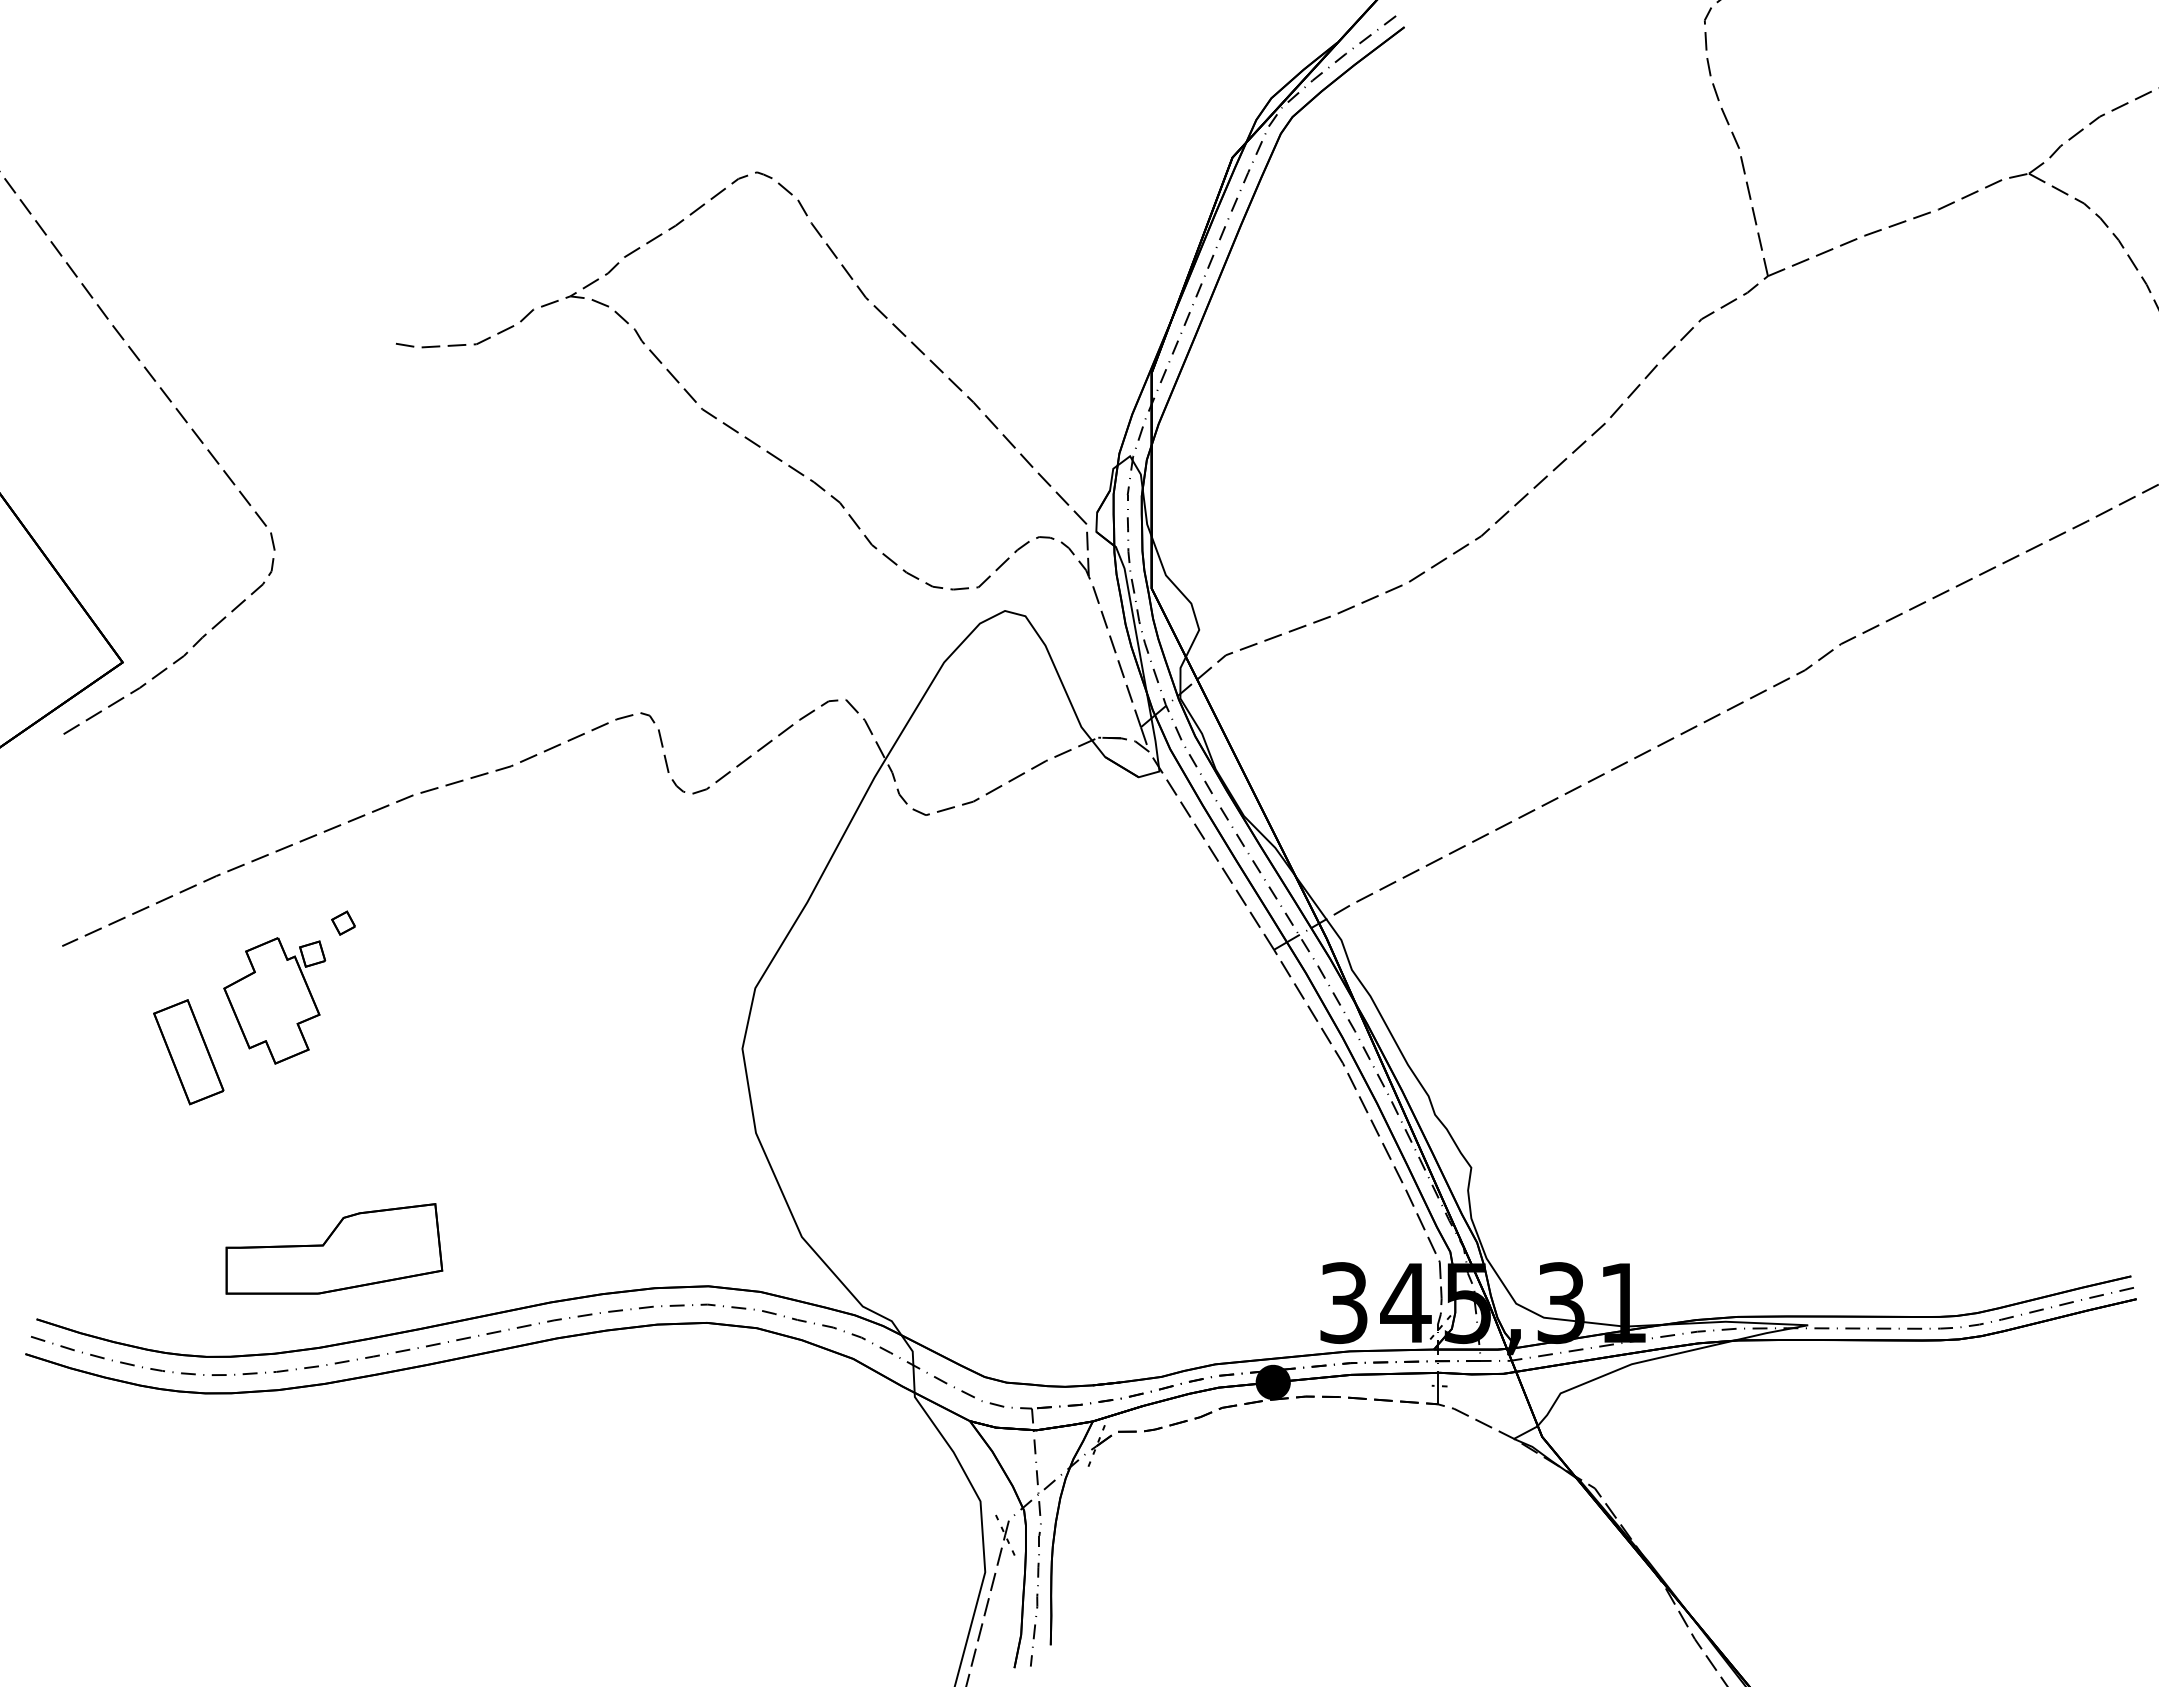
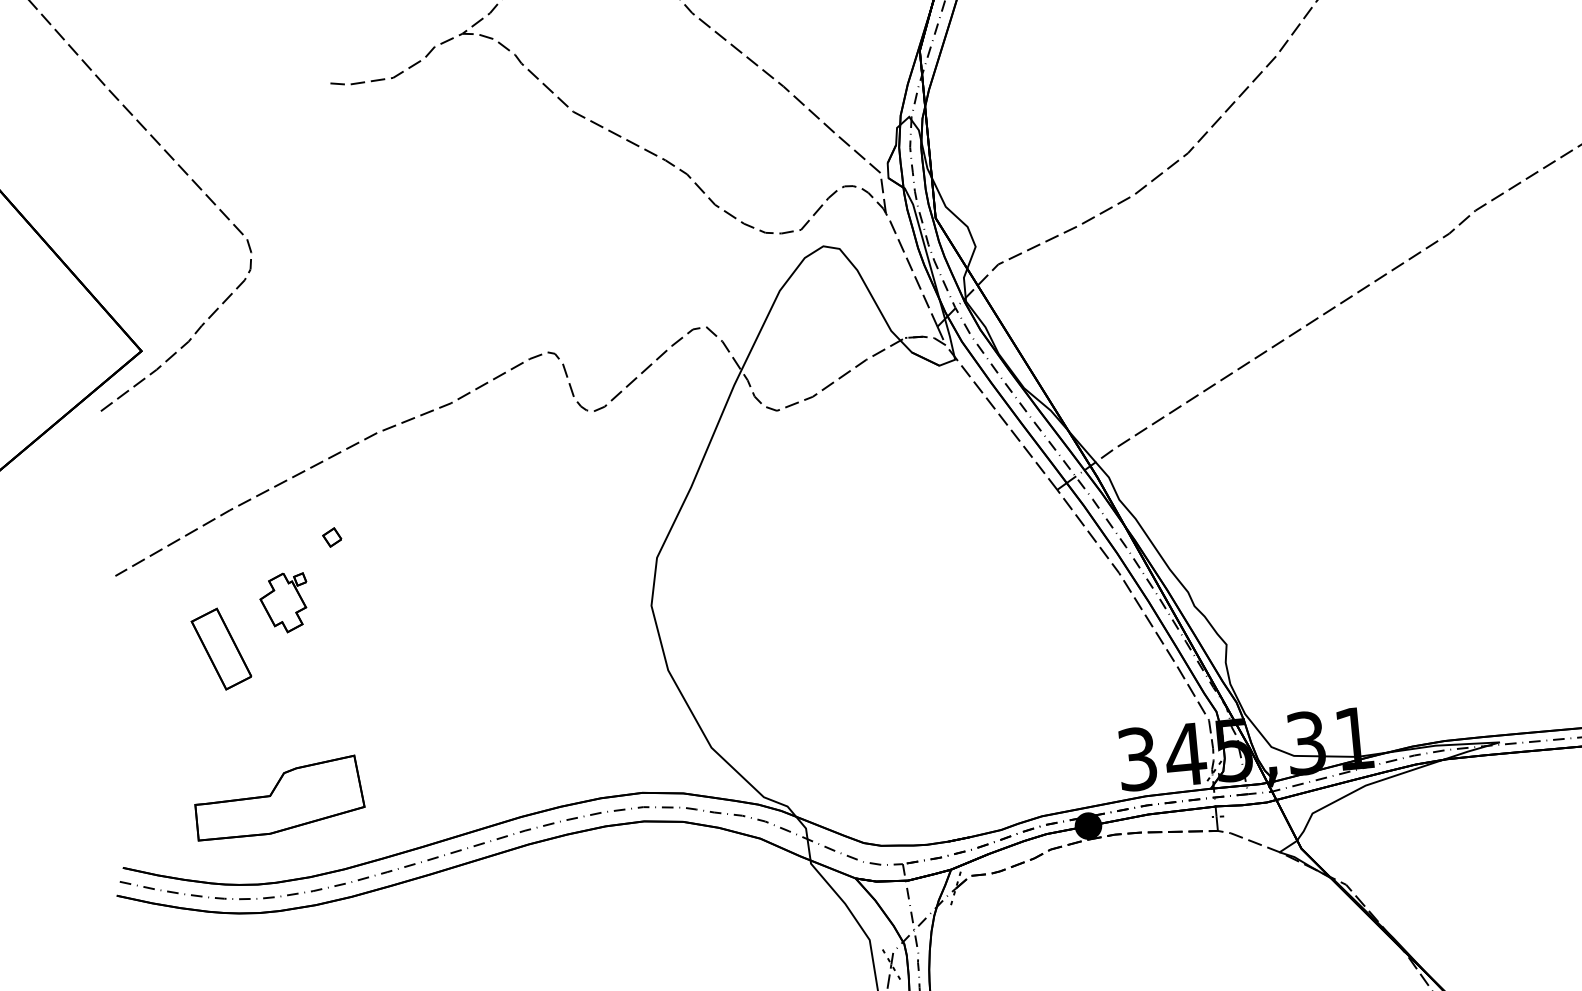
part: (274, 1000) -> (284, 602), size x0.6
part: (334, 1248) -> (279, 797), moved

